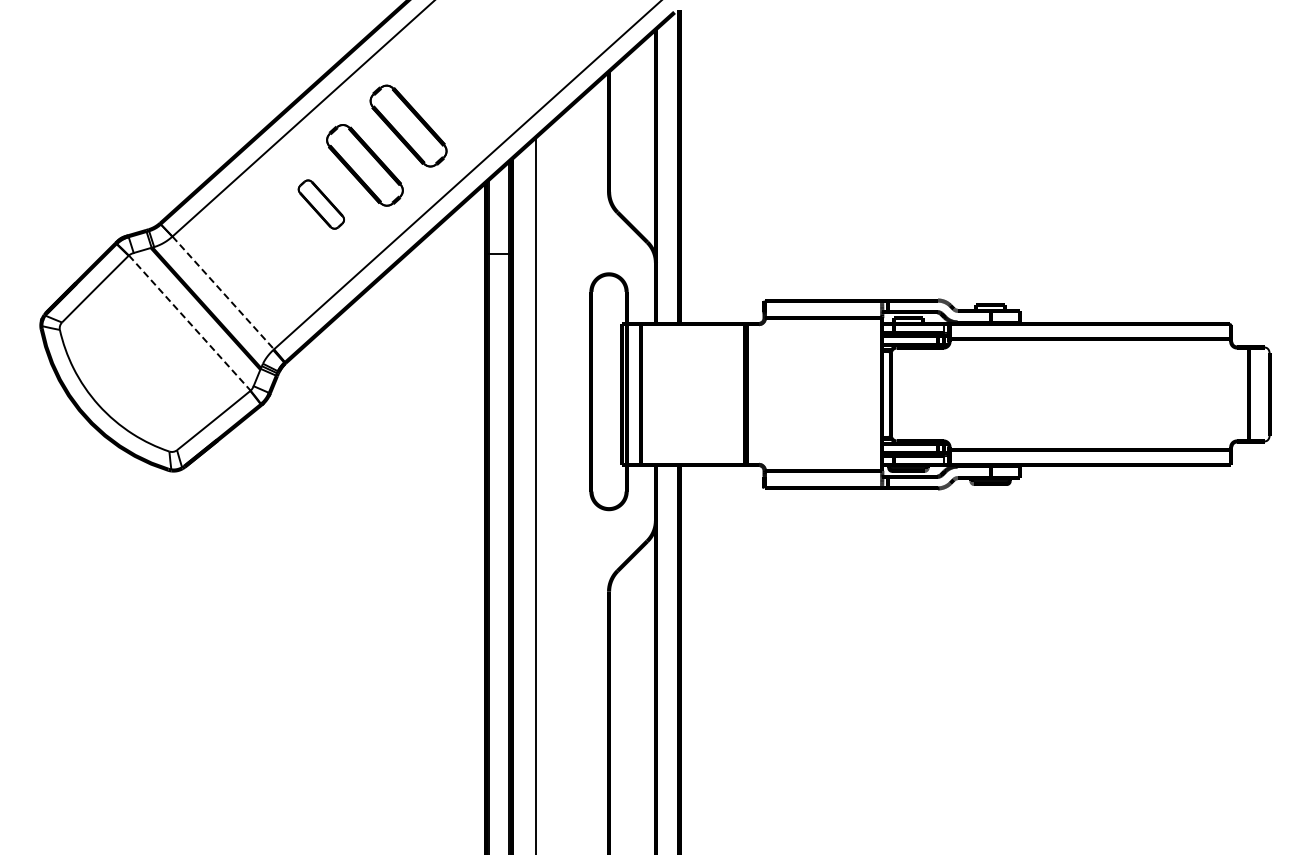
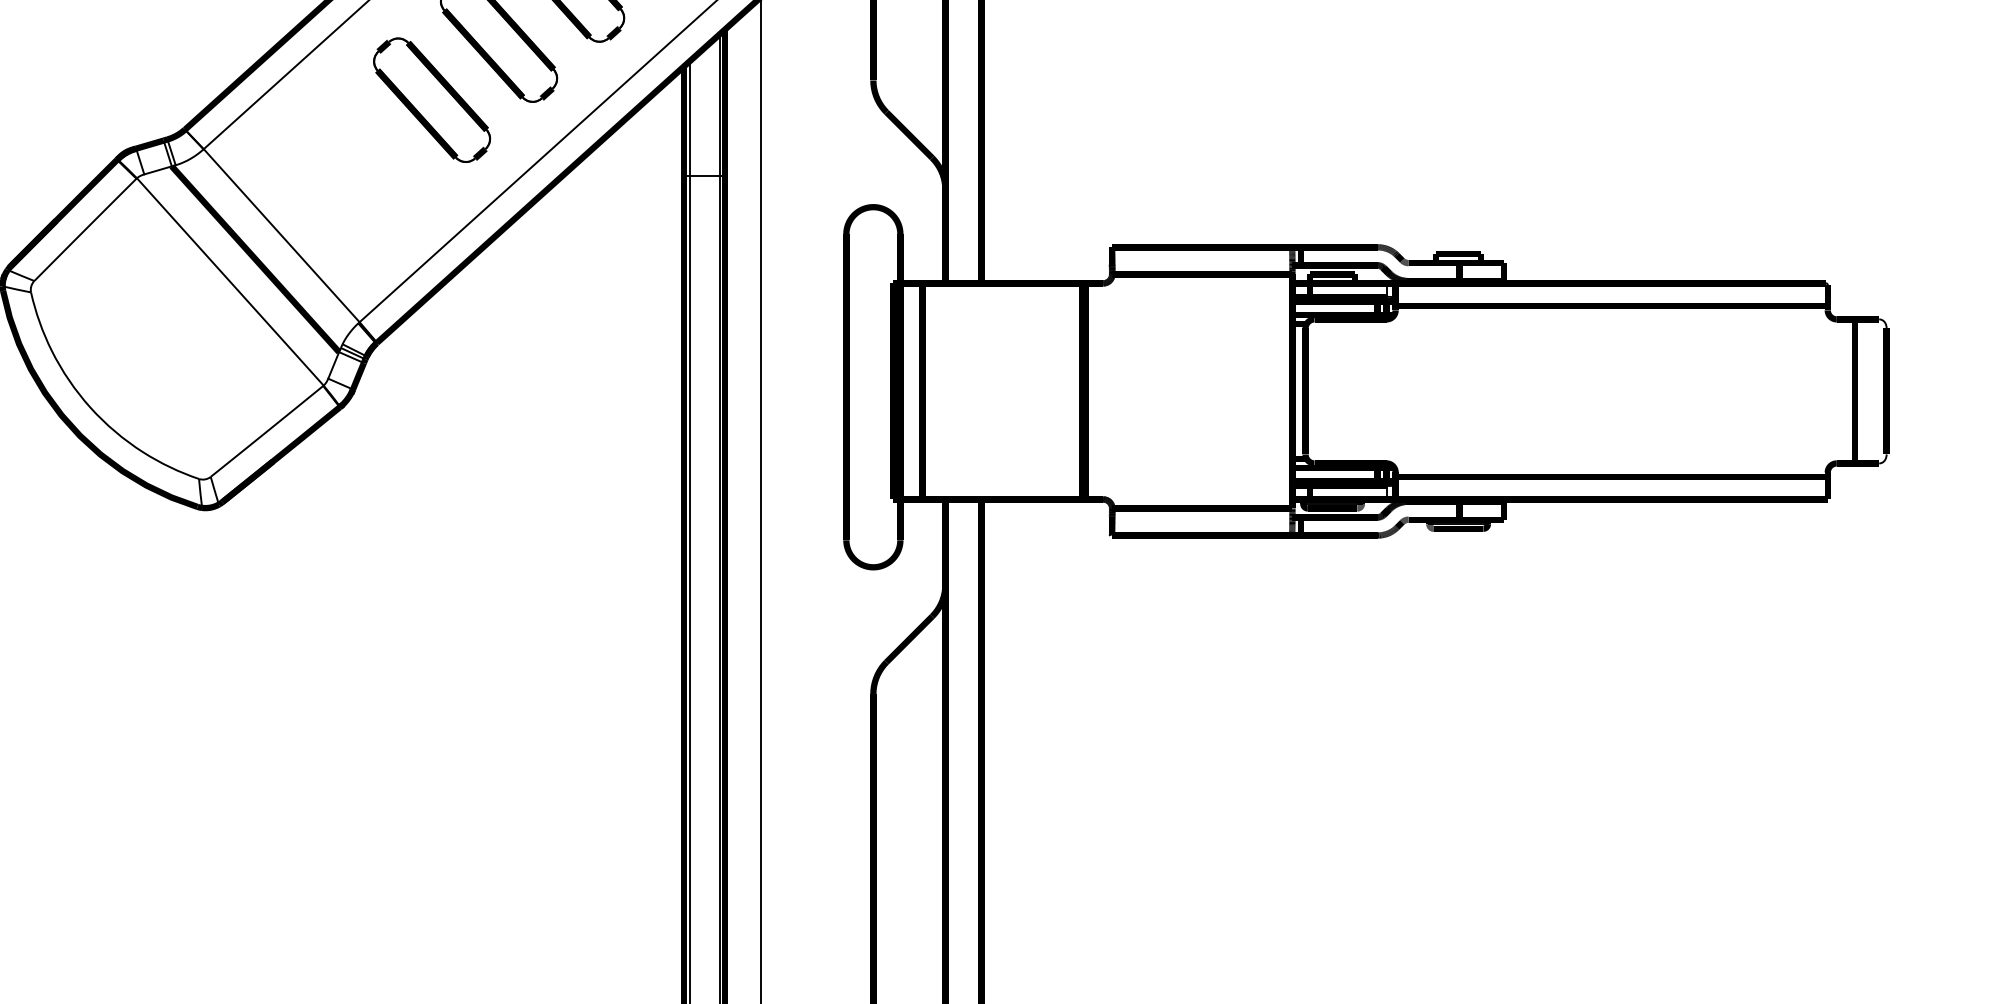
part: (321, 204) -> (432, 99), size x1.67
line: (223, 292) -> (282, 234), dashed -> solid
line: (189, 323) -> (229, 282), dashed -> solid

